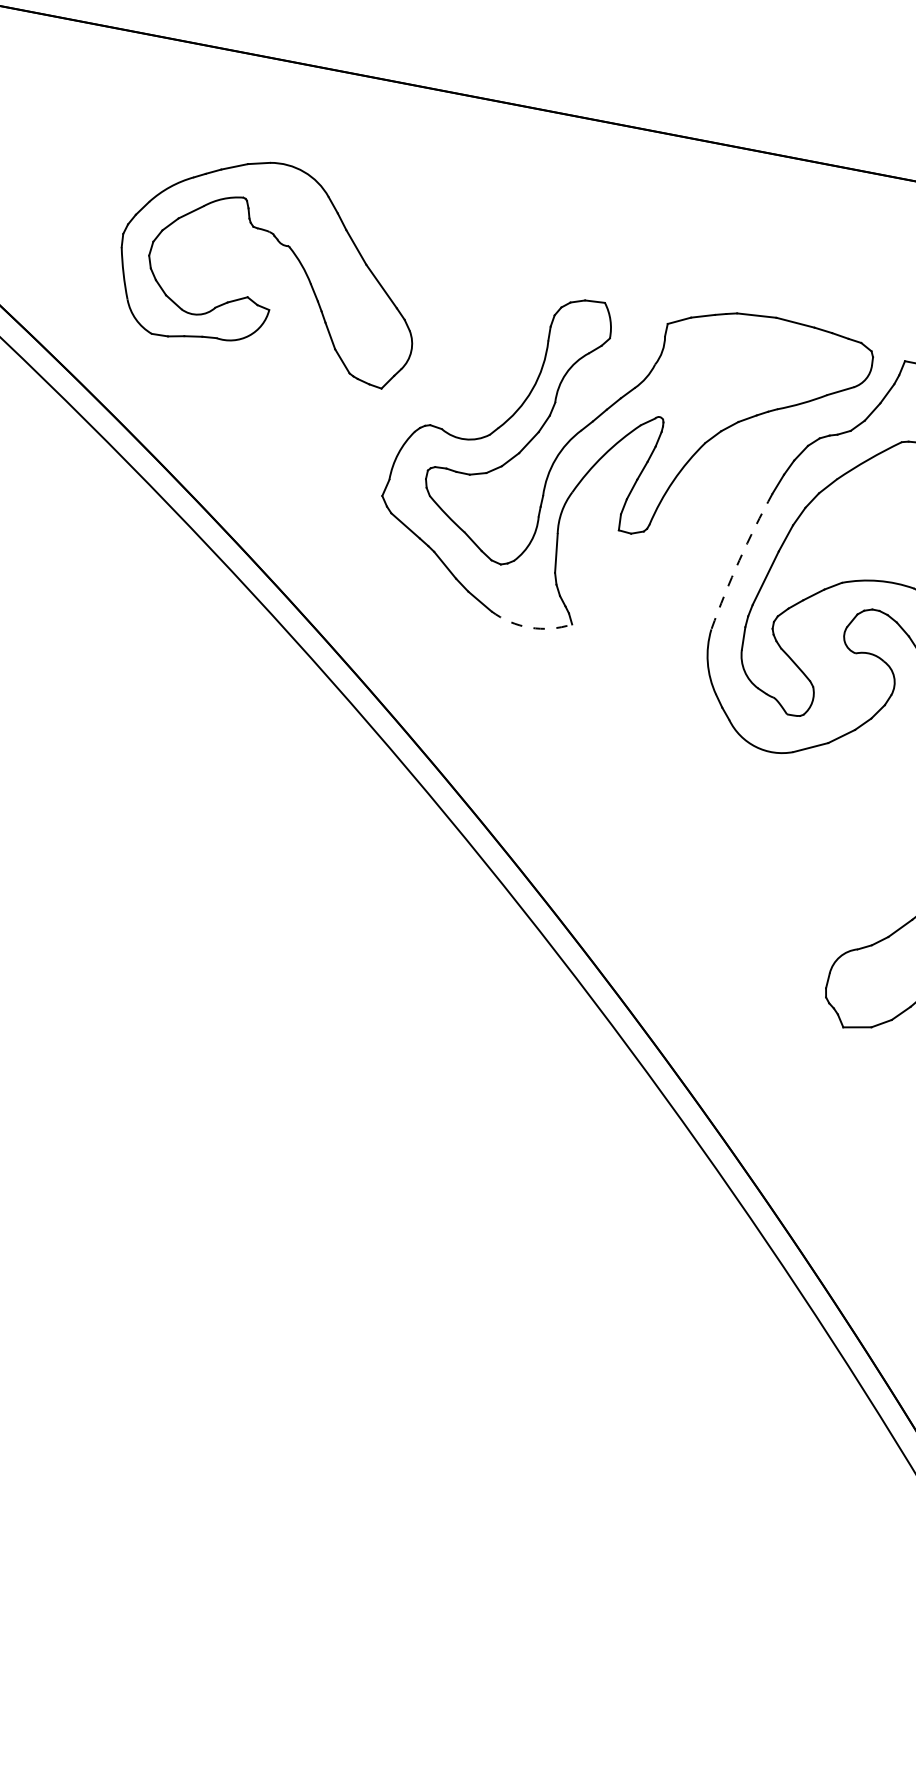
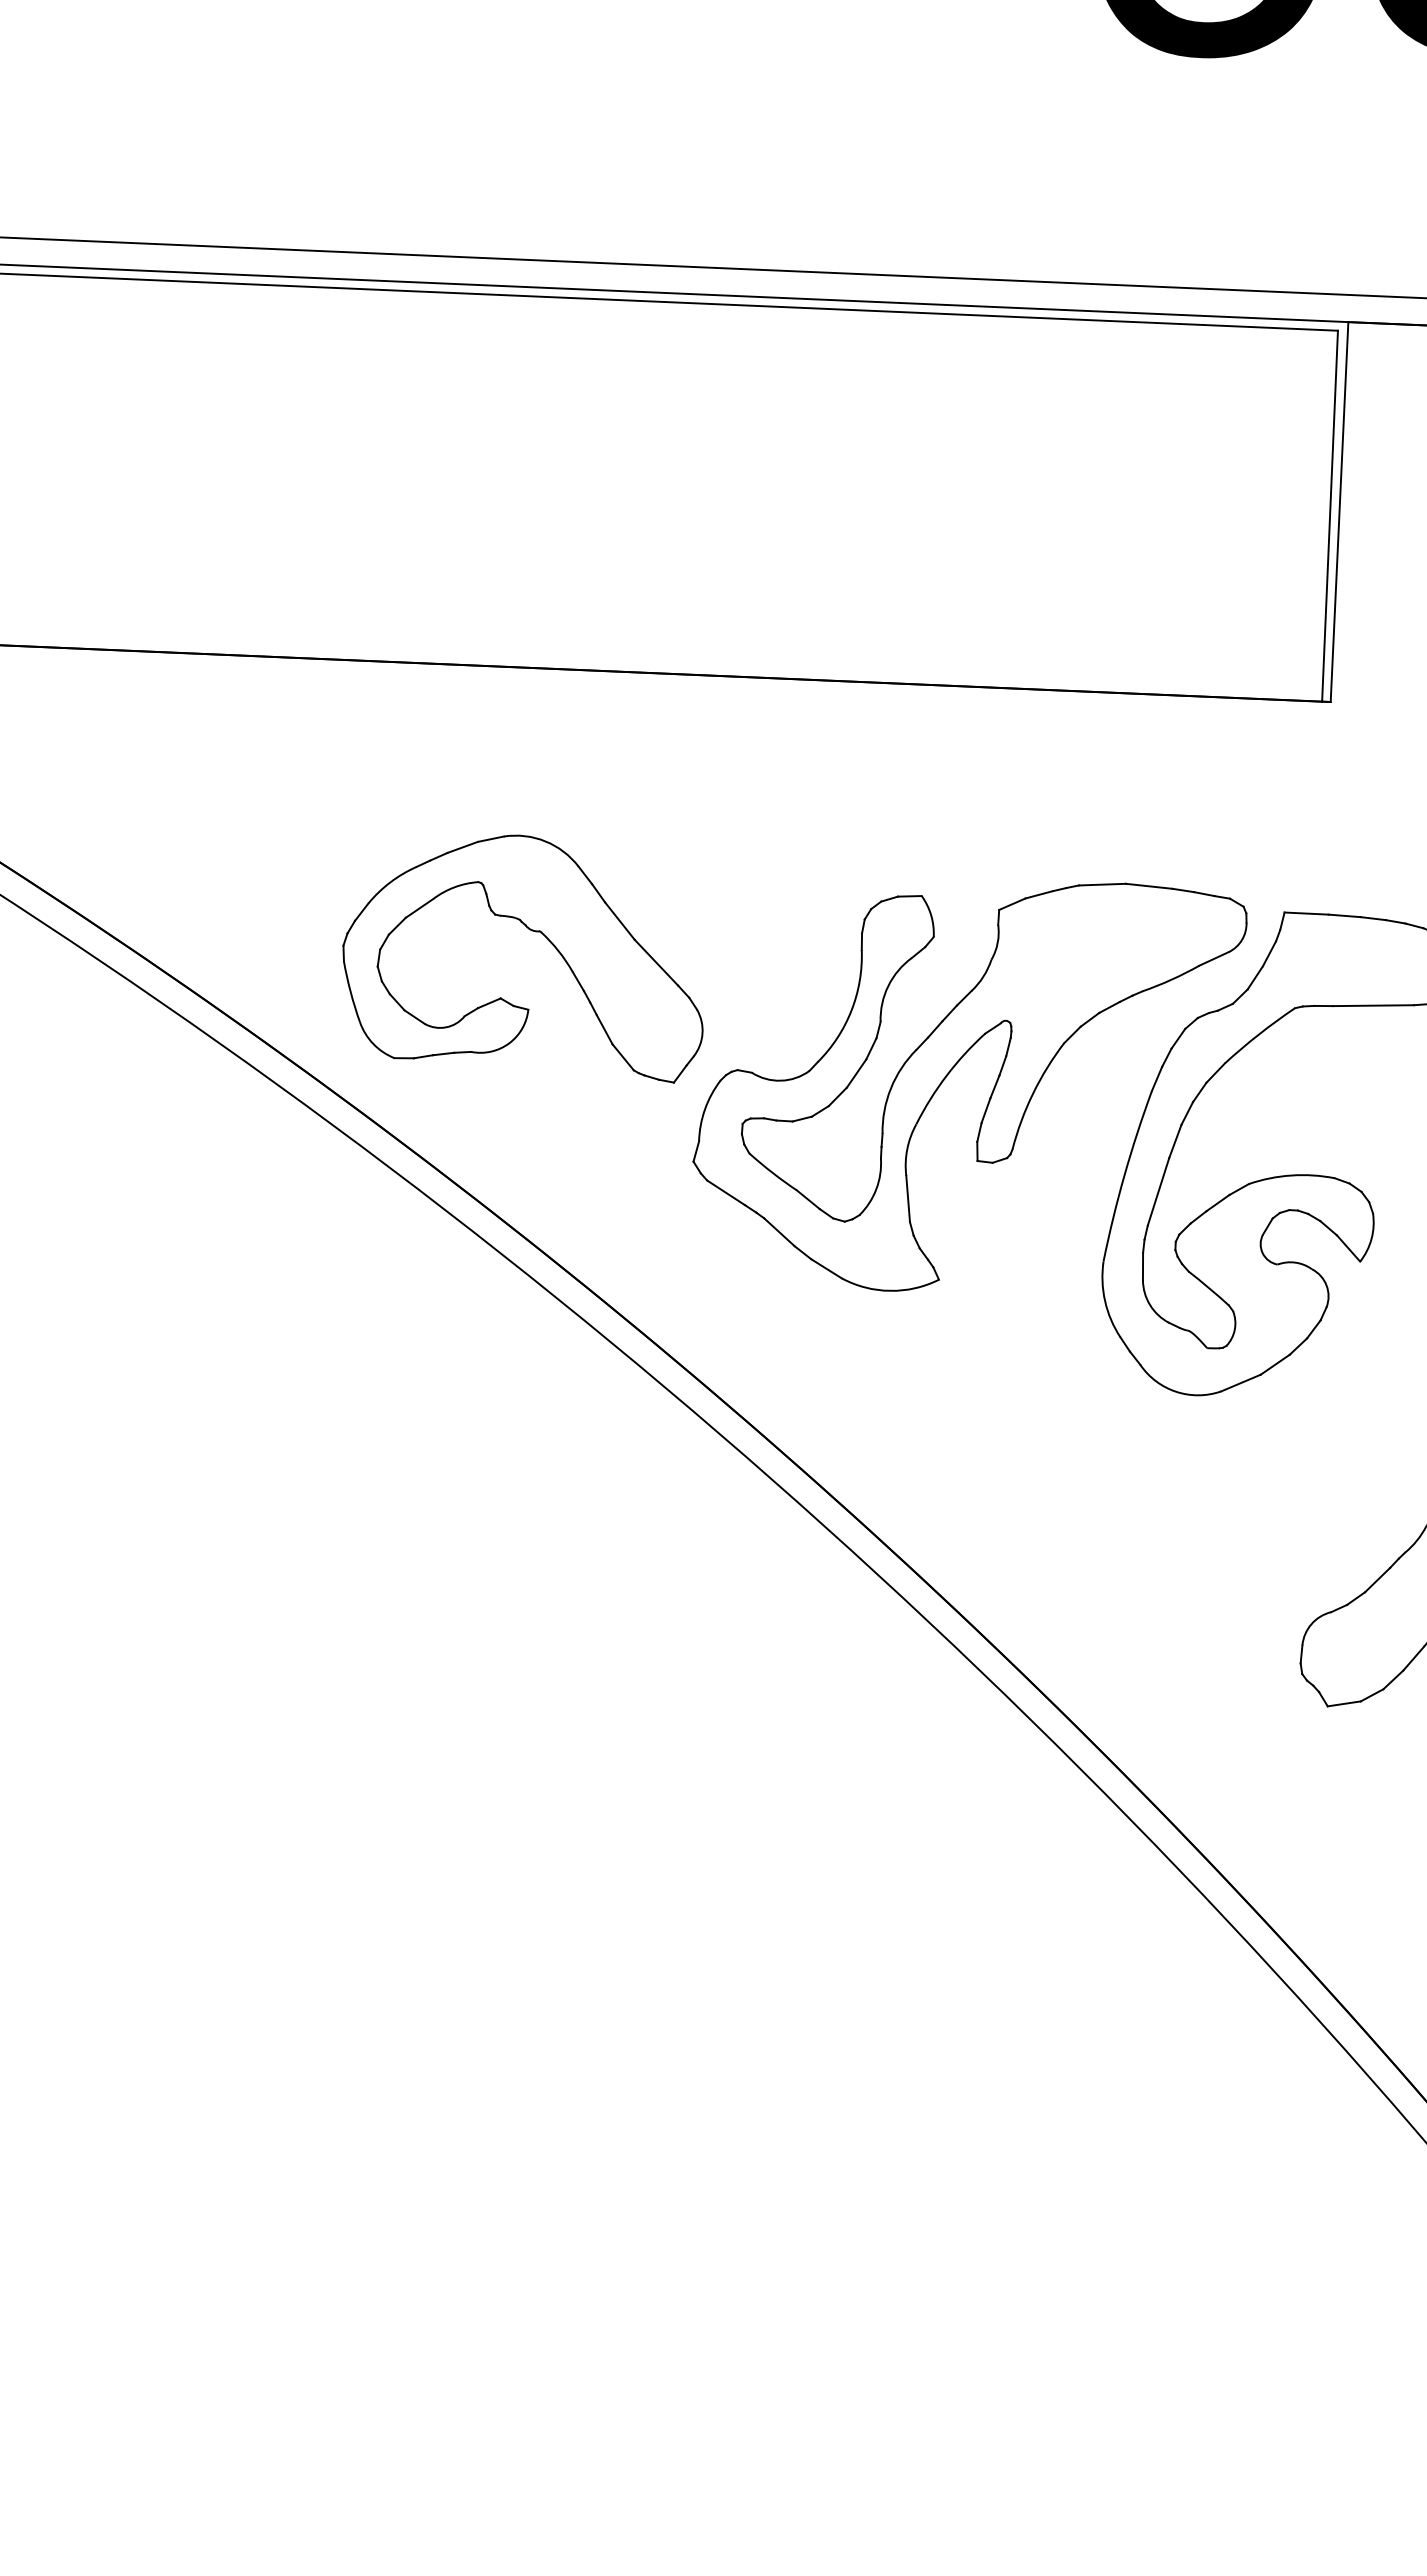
part: (282, 245) -> (532, 931), moved
arc: (739, 560) -> (1124, 1175), dashed -> solid
arc: (530, 627) -> (890, 1290), dashed -> solid

